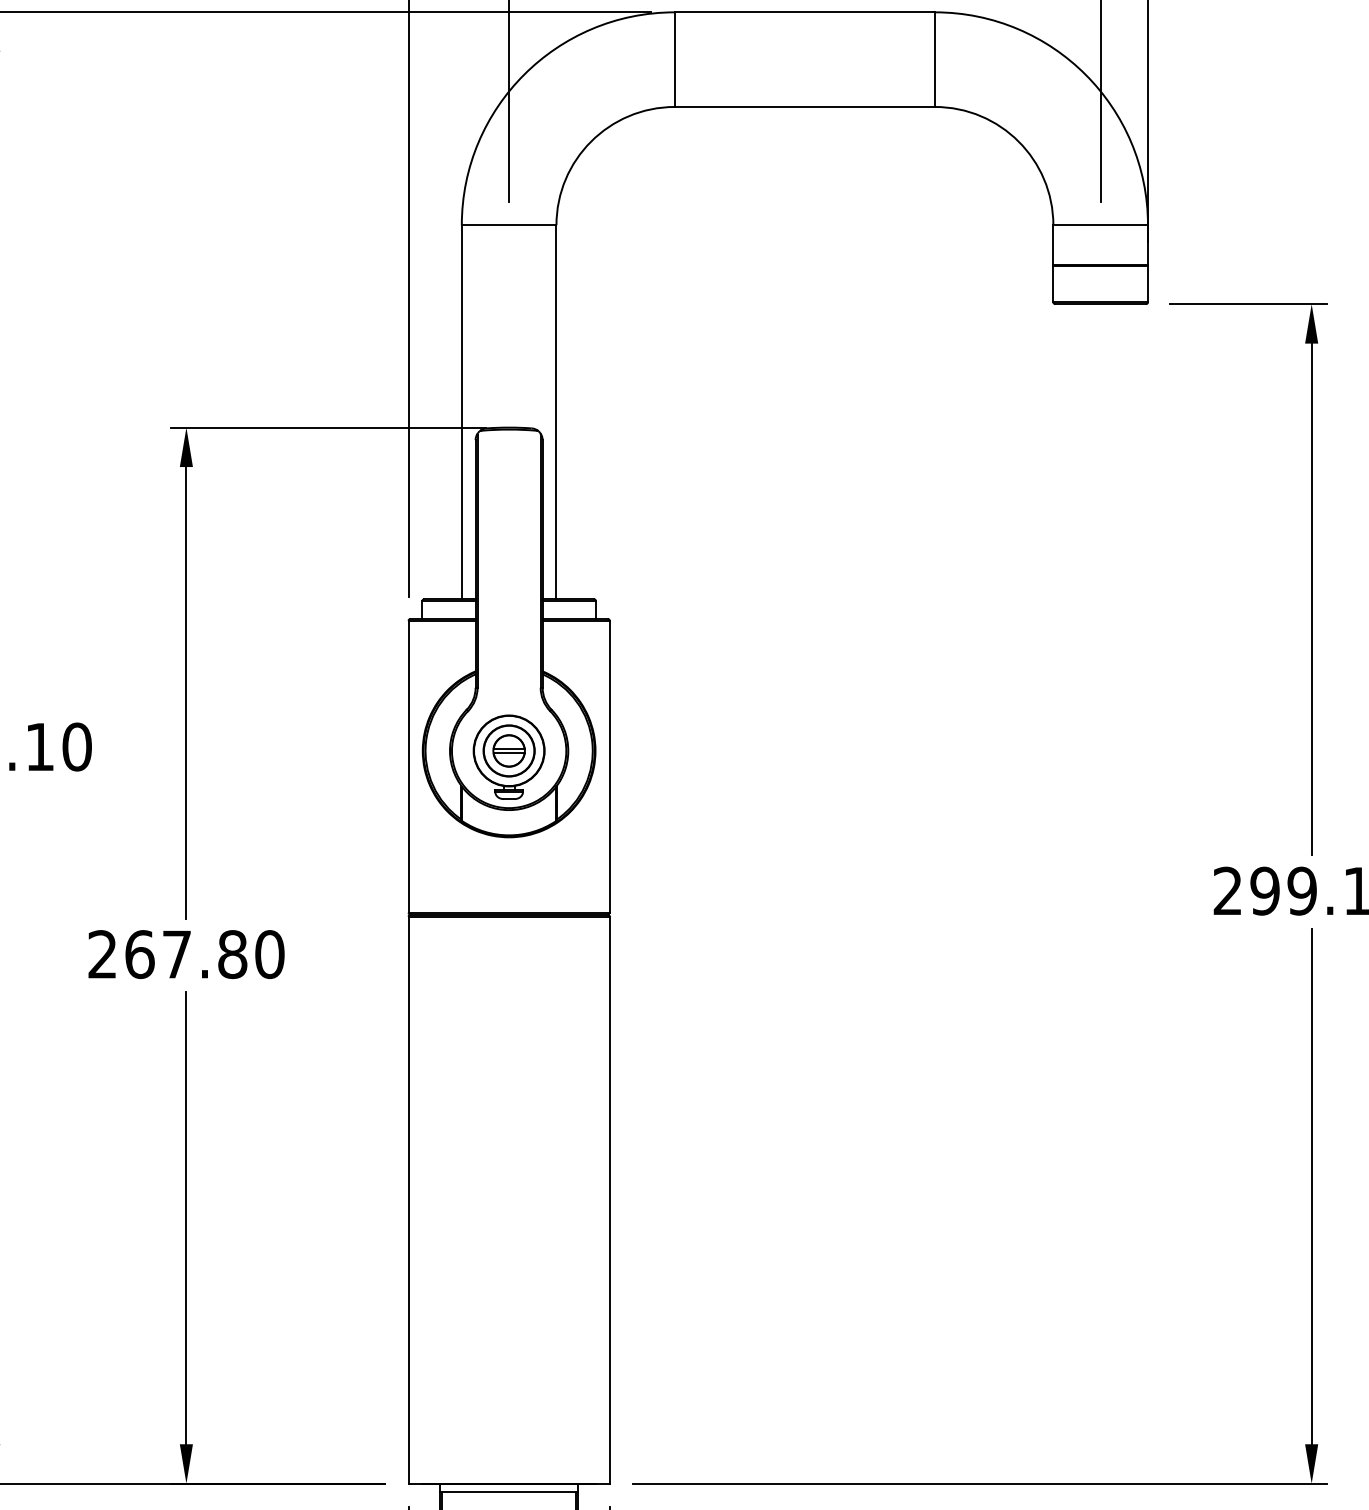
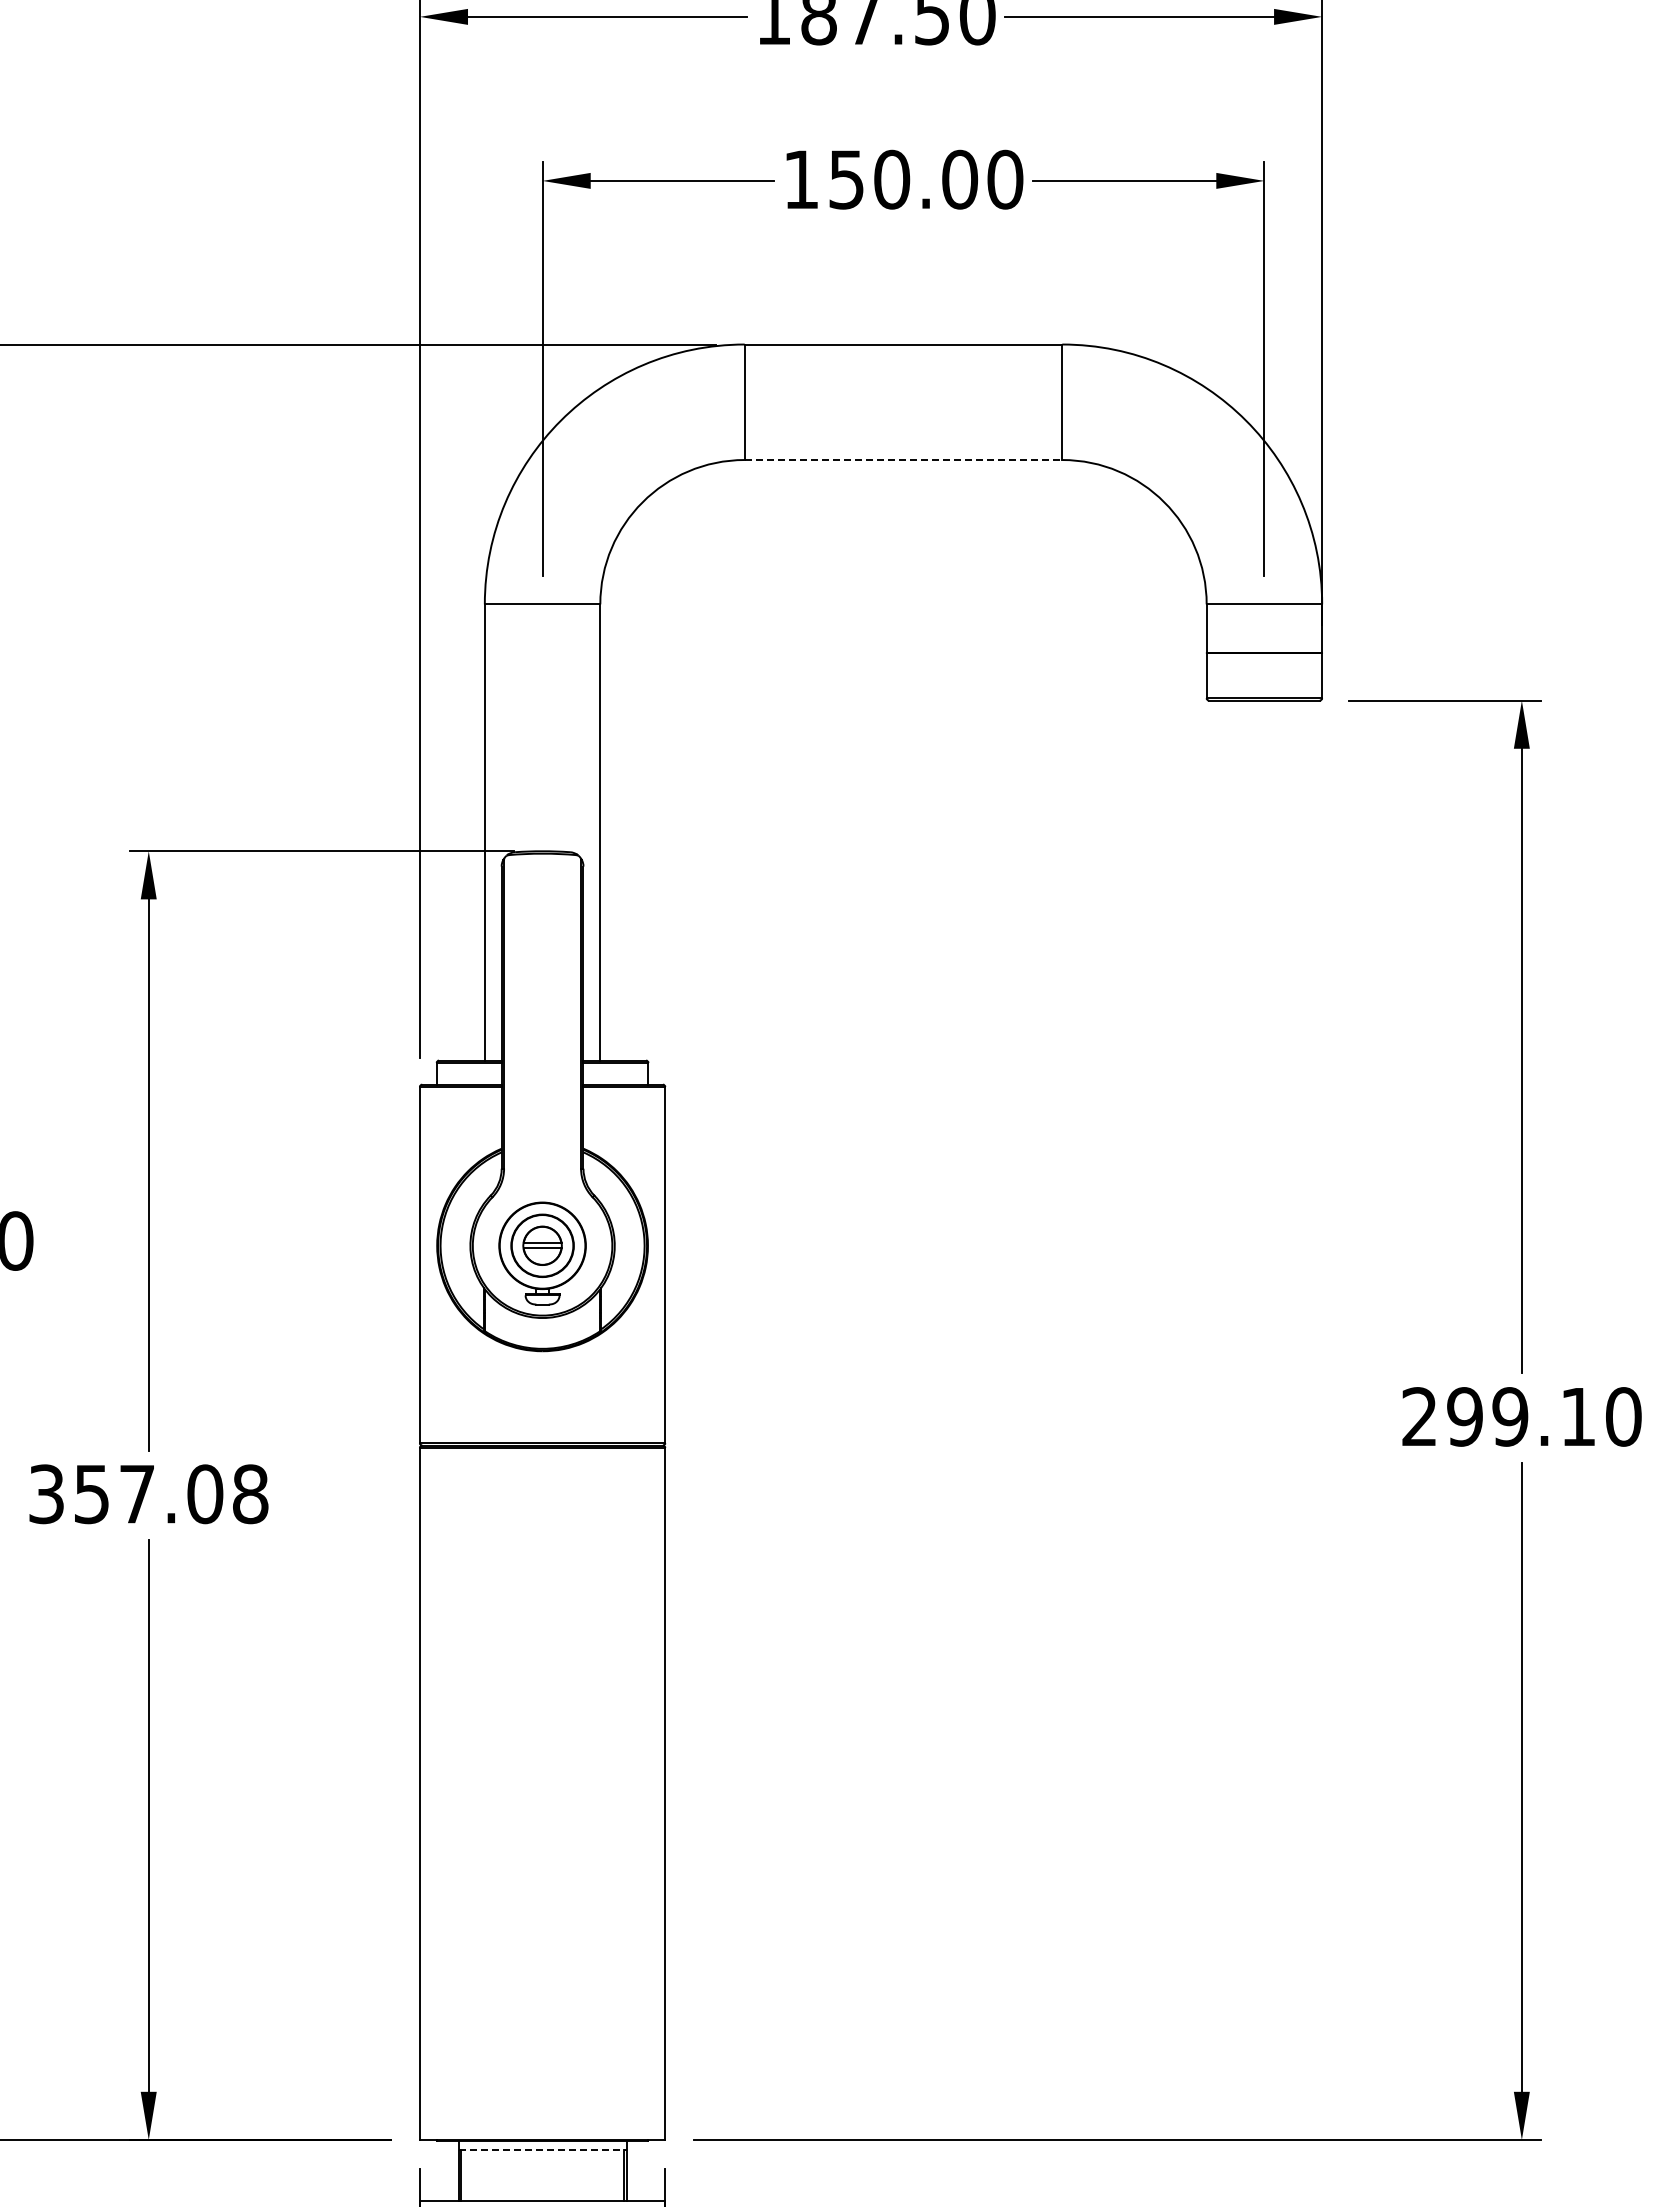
line: (804, 107) -> (903, 460), solid -> dashed
text: (186, 954) -> (148, 1494), 267.80 -> 357.08
line: (509, 1492) -> (543, 2150), solid -> dashed

